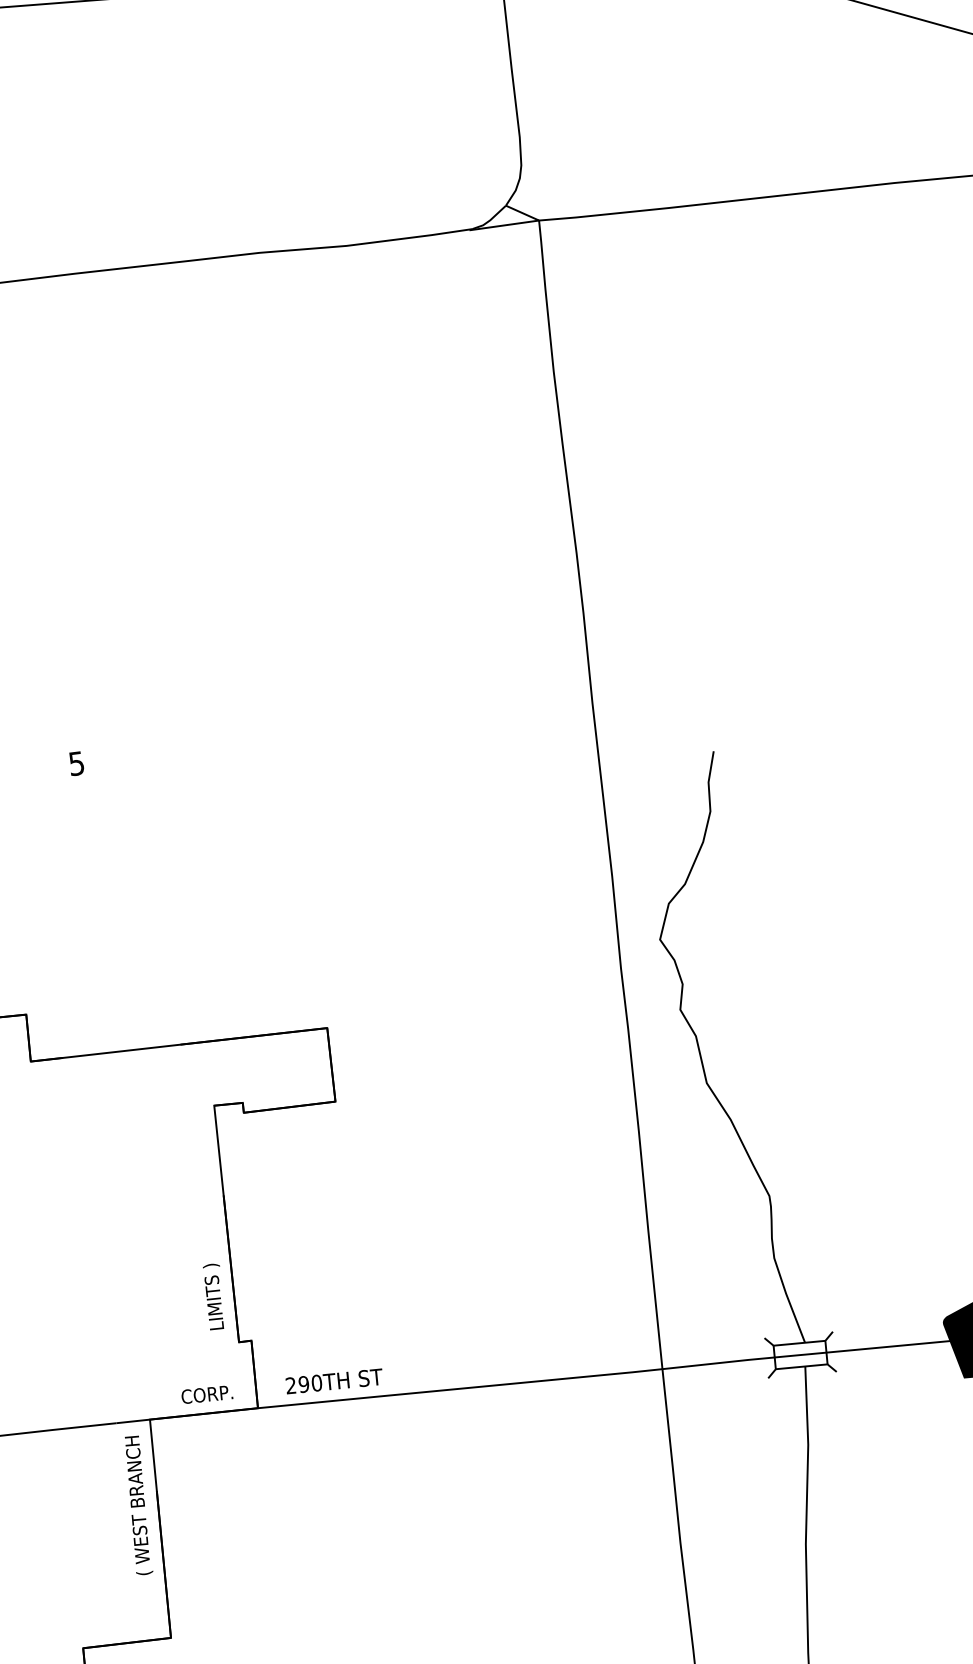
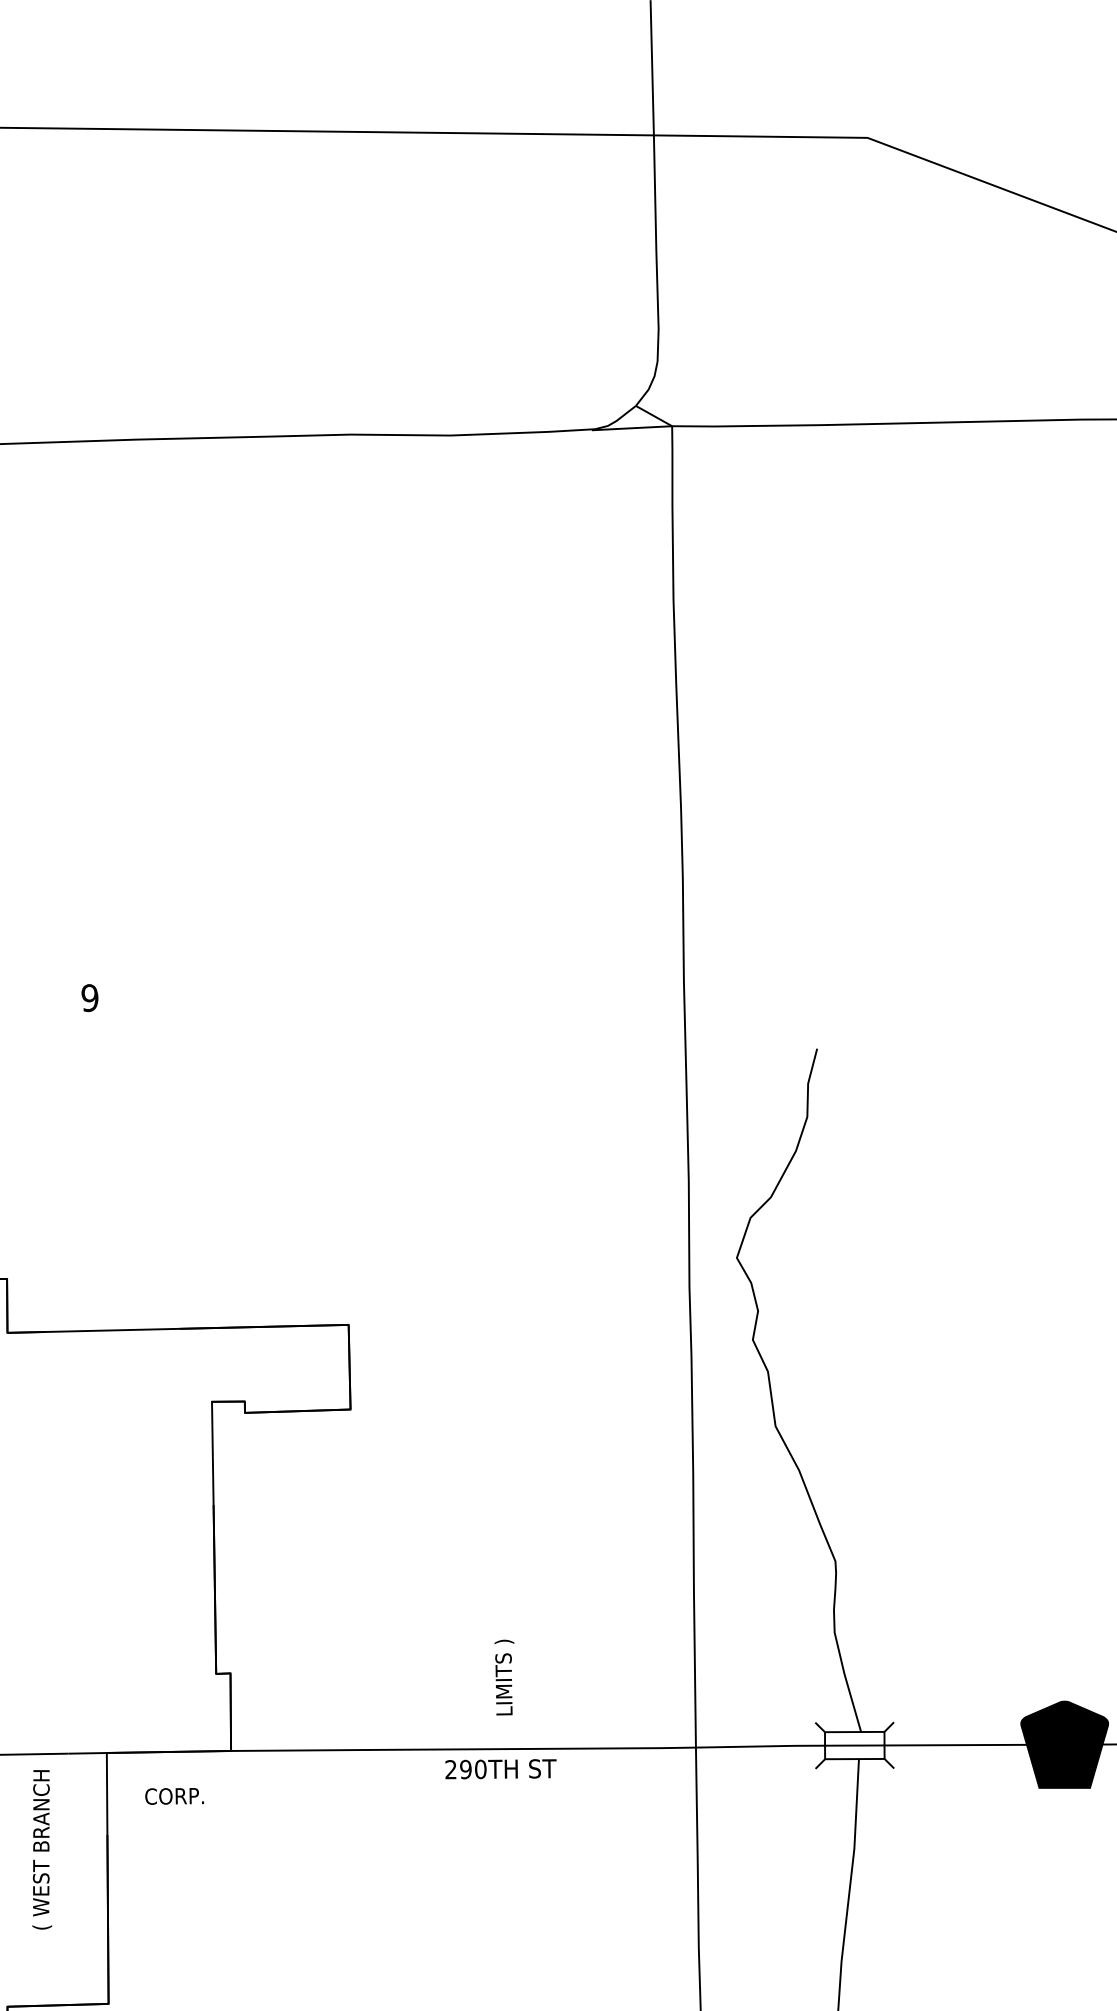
text: (76, 763) -> (89, 997), 5 -> 9
text: (214, 1296) -> (504, 1677), moved
text: (334, 1381) -> (500, 1769), moved
text: (207, 1394) -> (174, 1796), moved
text: (138, 1505) -> (42, 1849), moved

